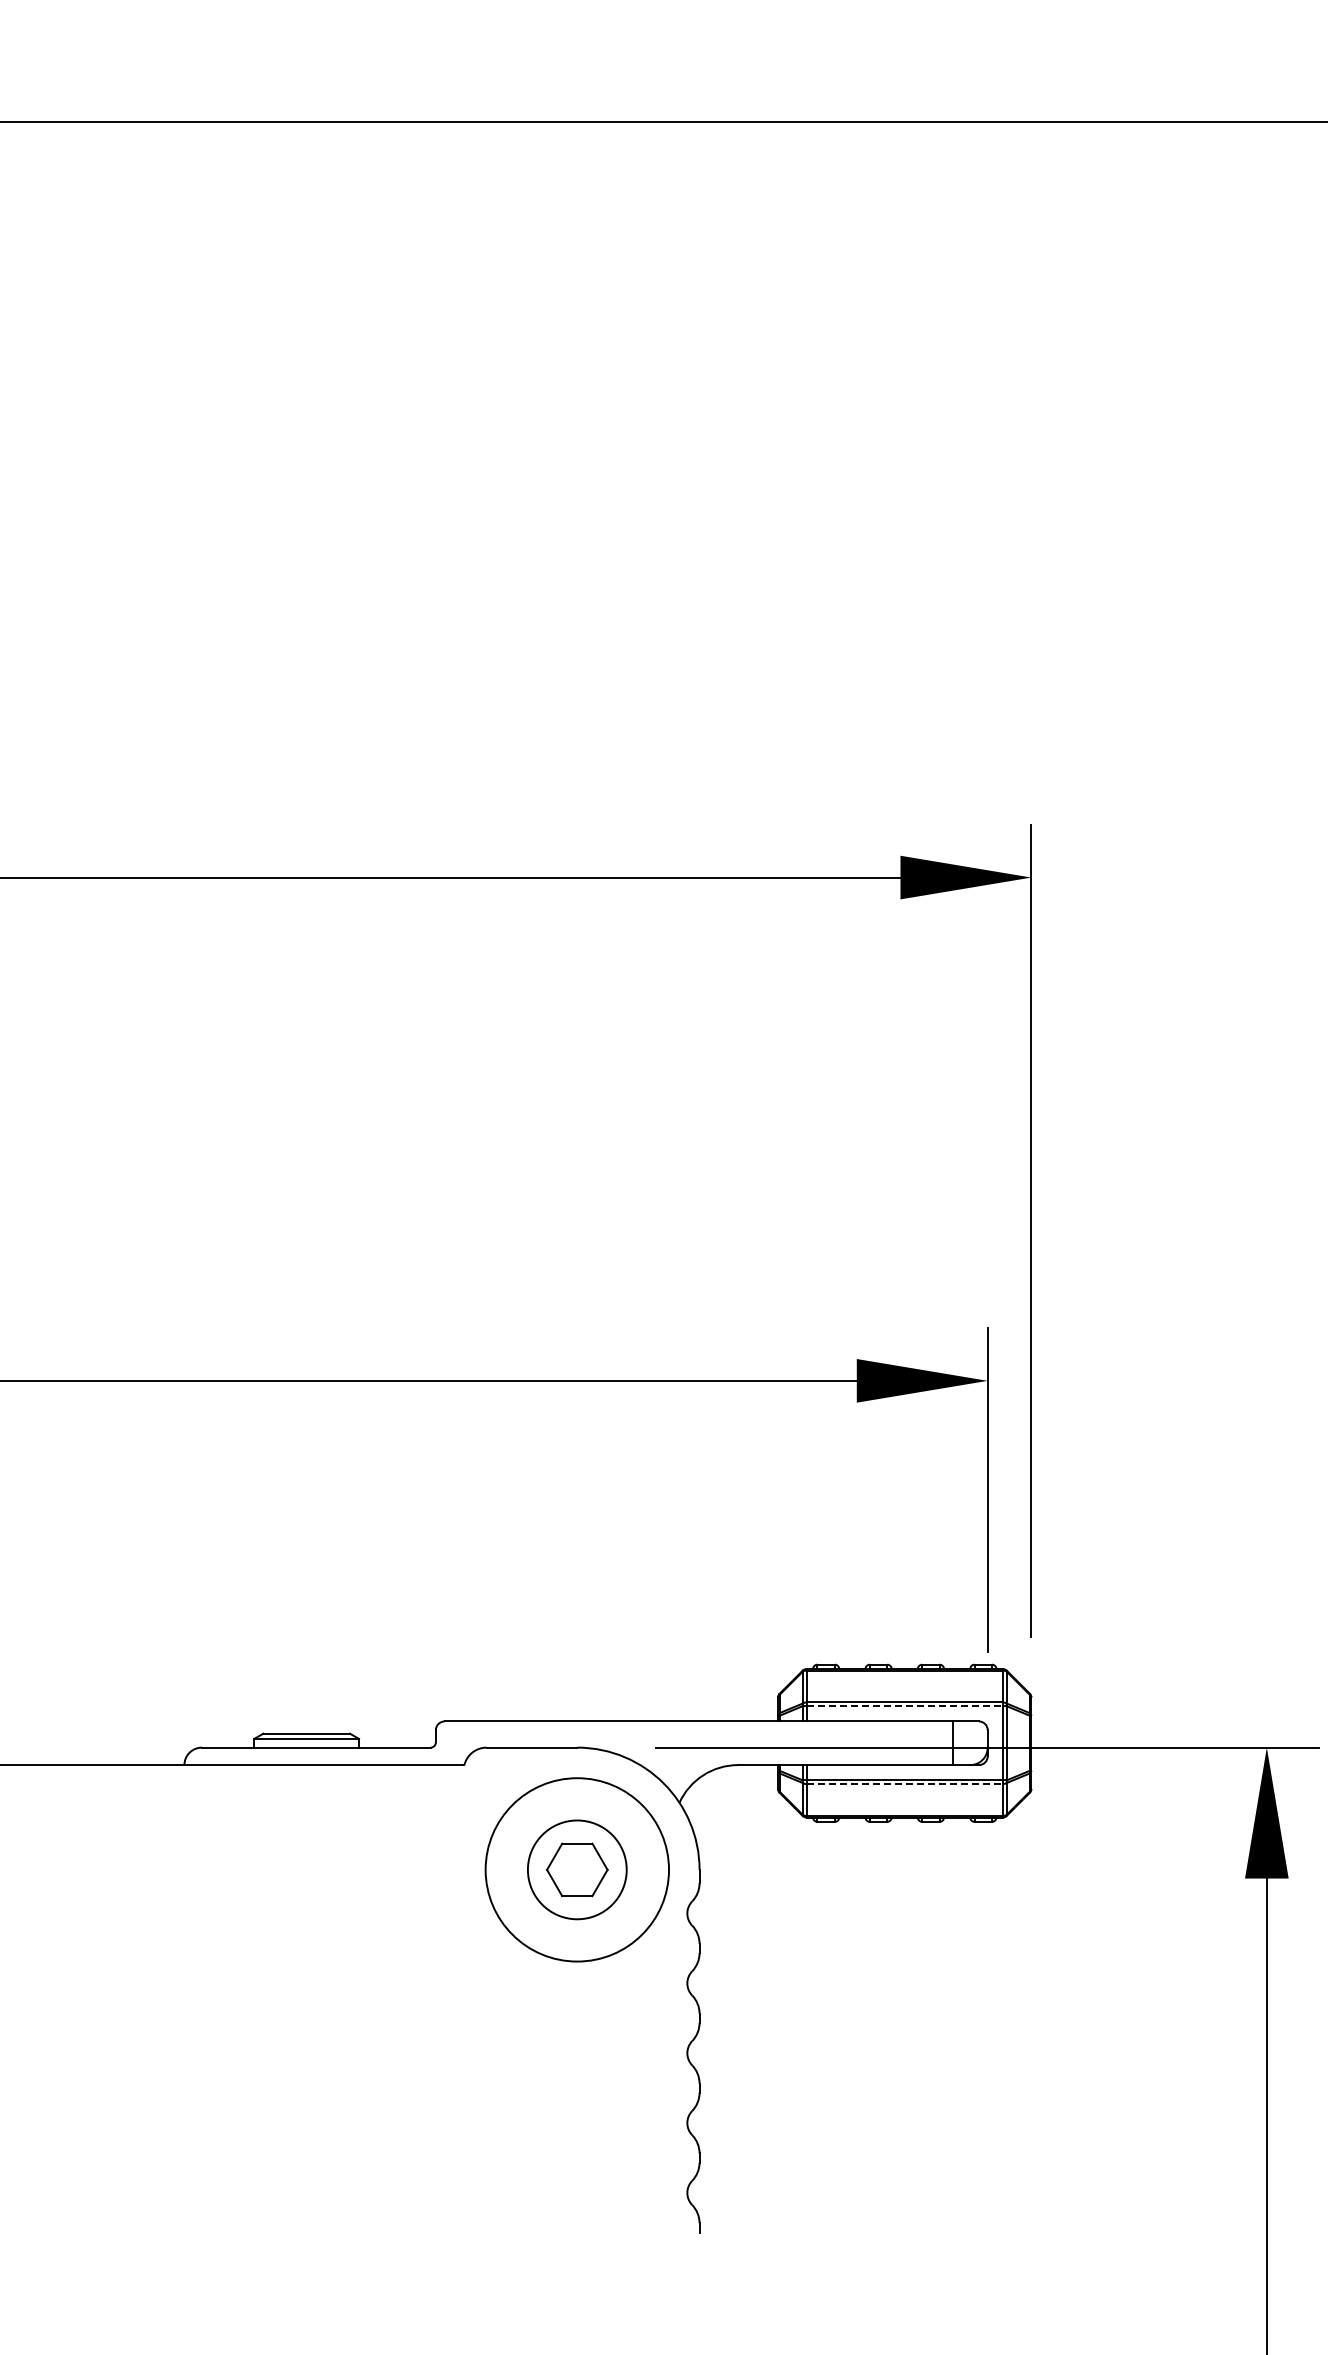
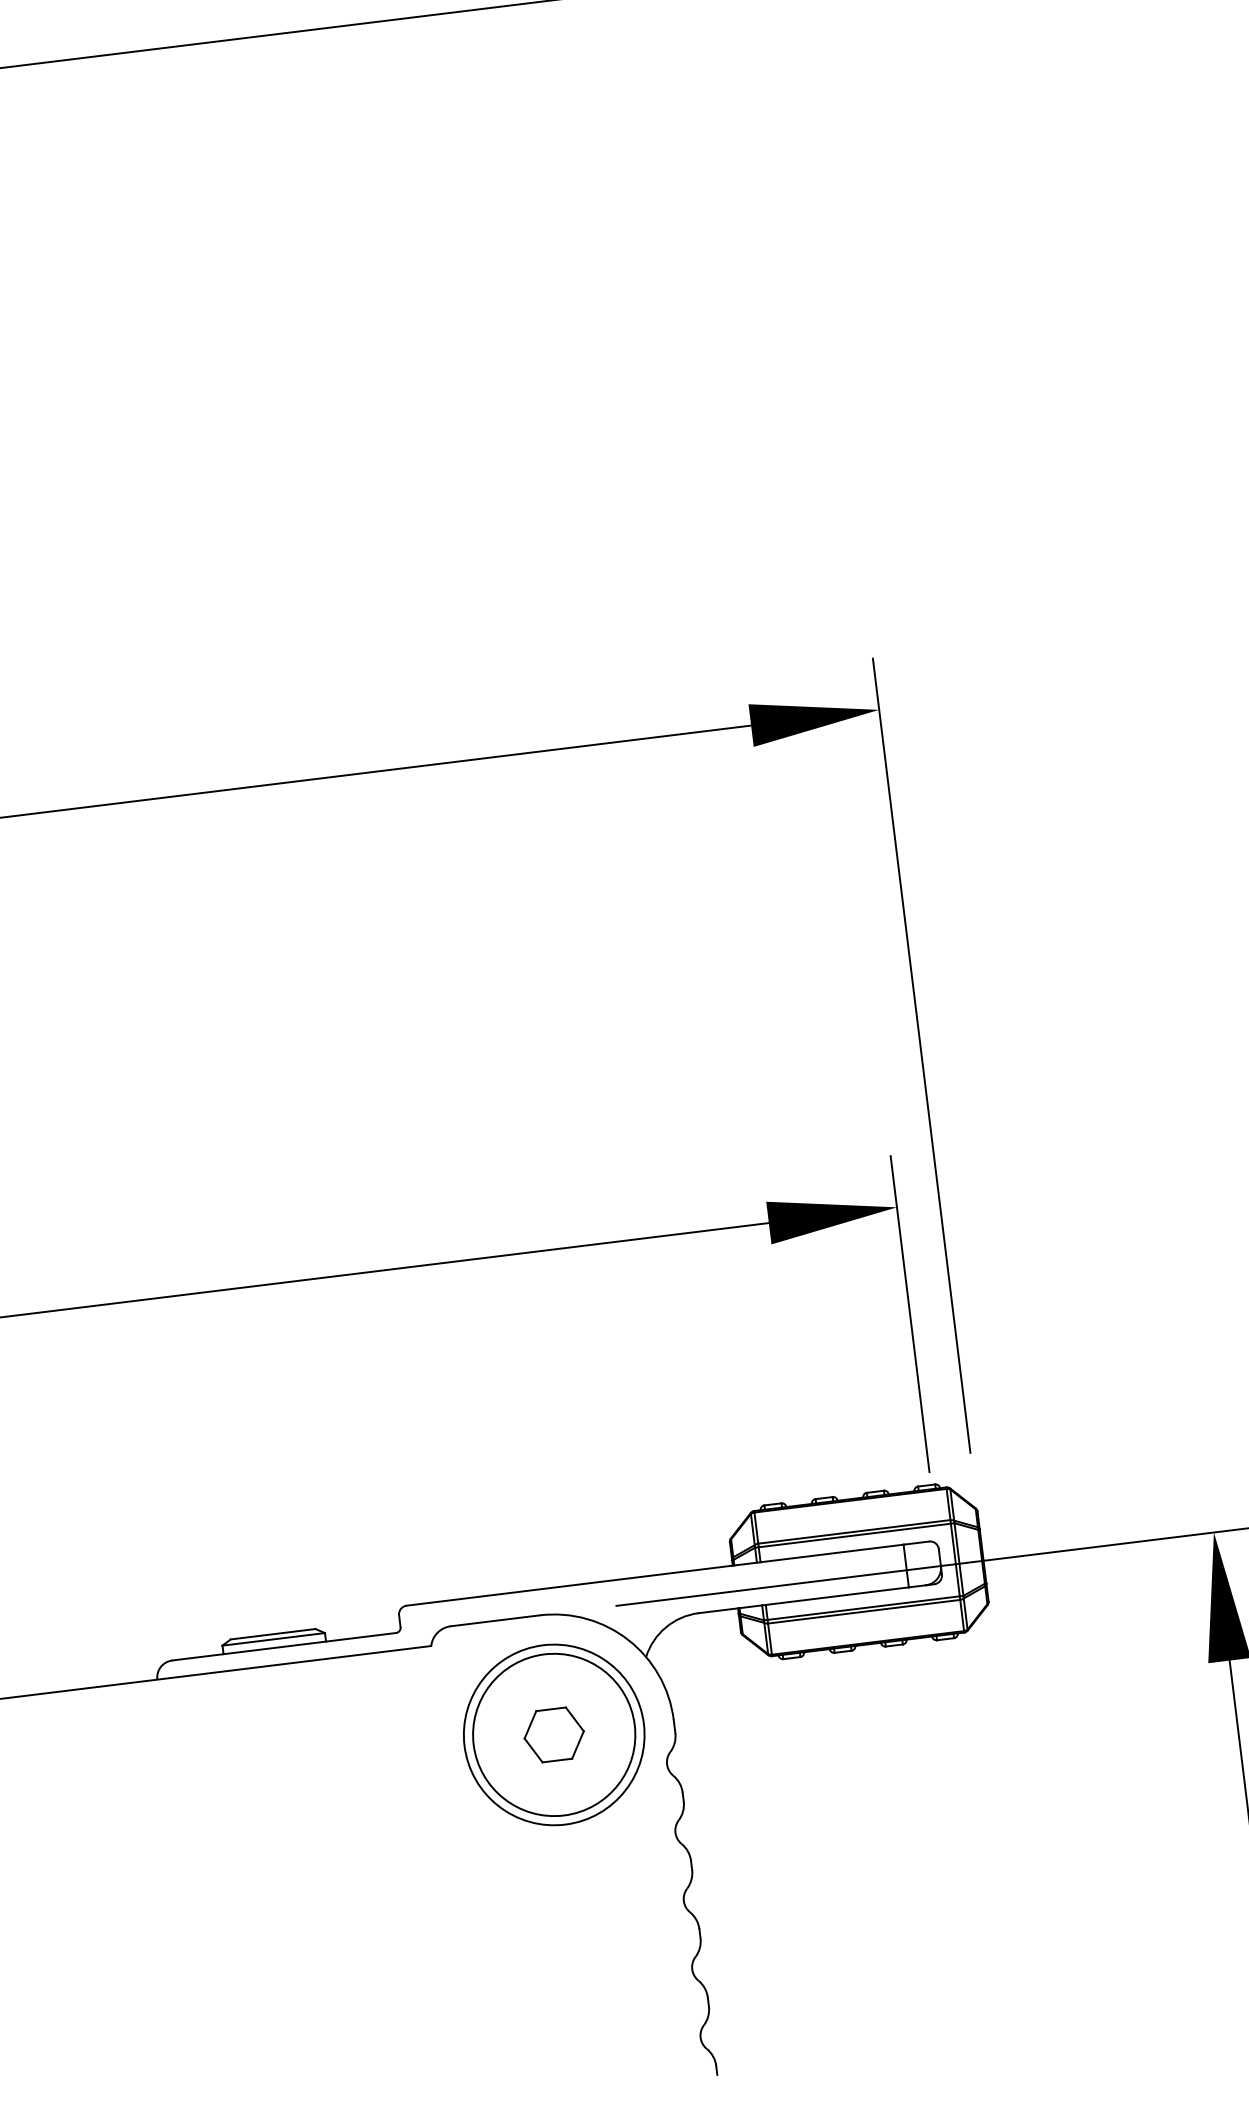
line: (905, 1706) -> (855, 1535), dashed -> solid
line: (905, 1784) -> (864, 1612), dashed -> solid
circle: (576, 1869) -> (553, 1734), size x1.67

